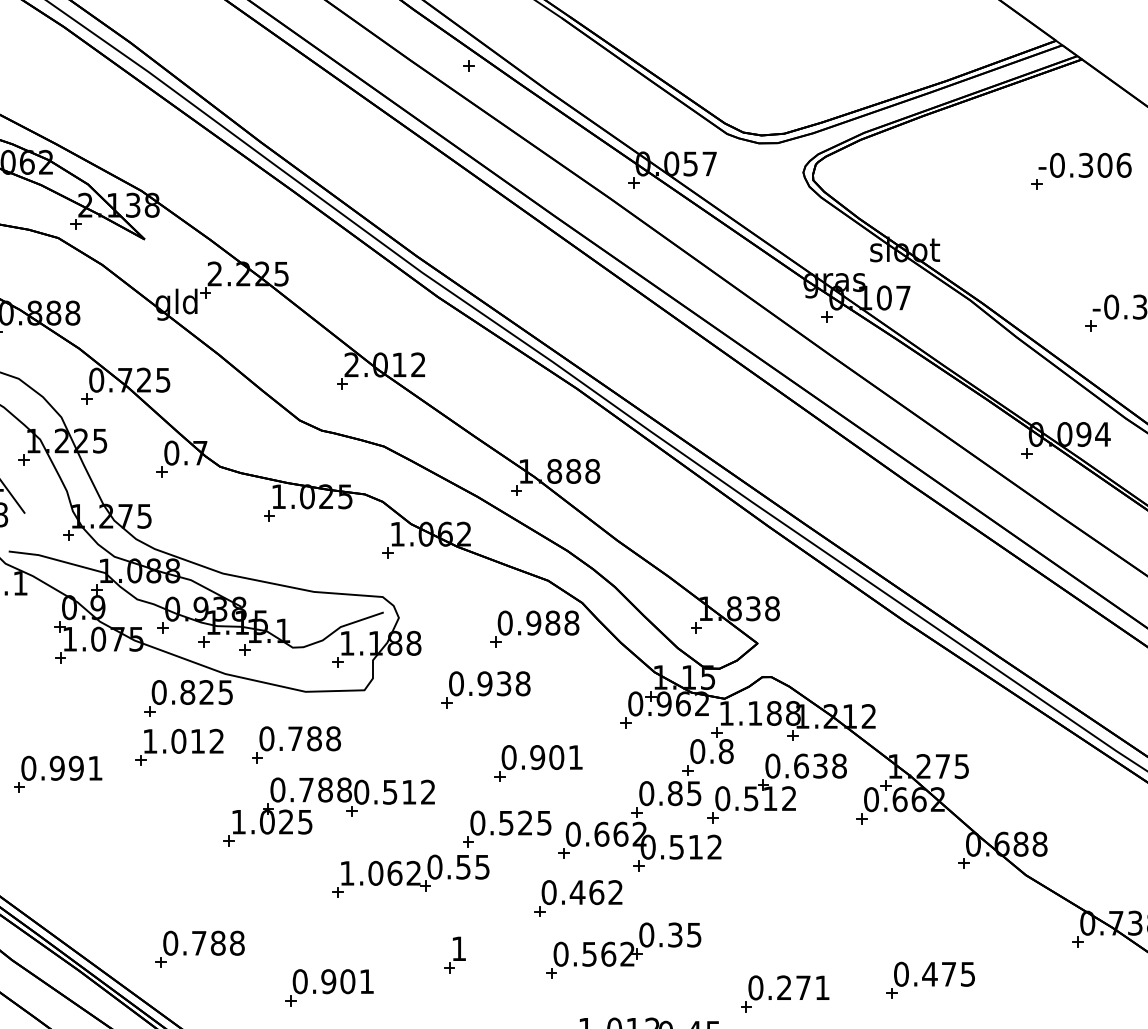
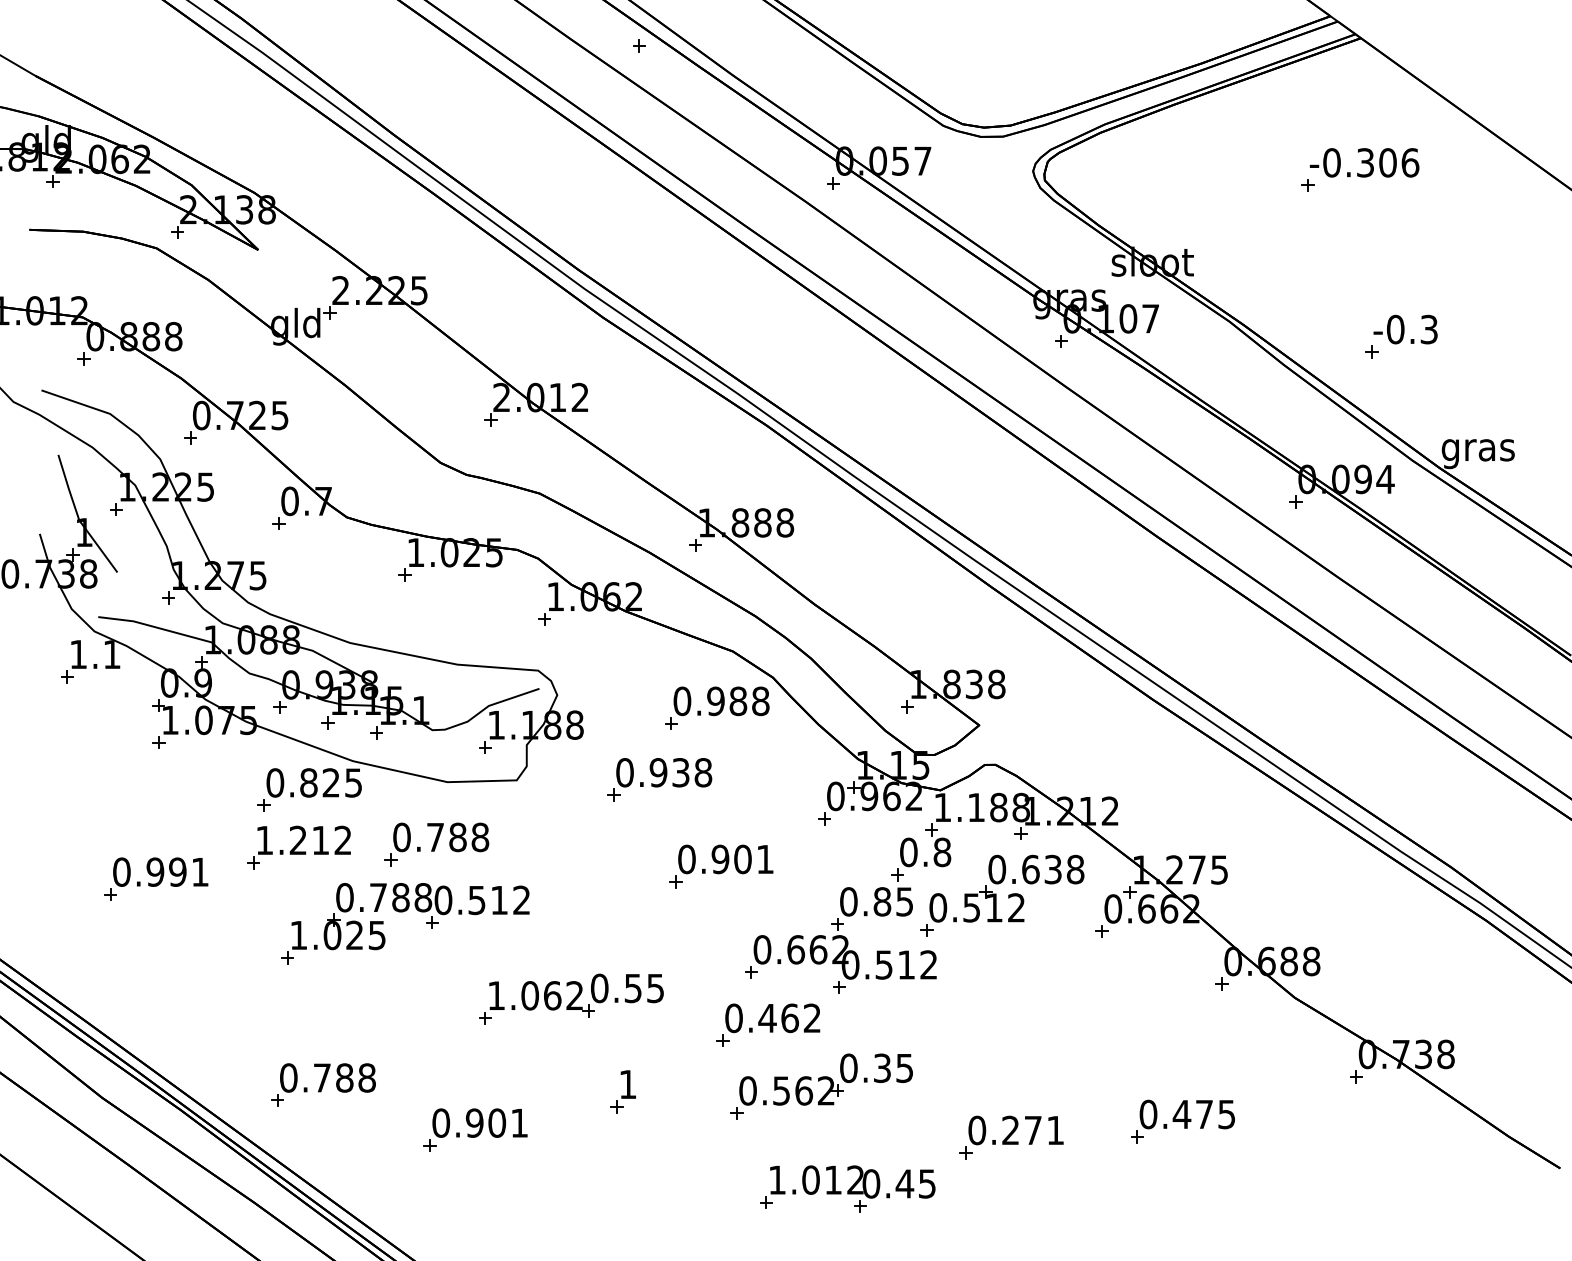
text: (178, 741) -> (298, 840), 1.012 -> 1.212
part: (327, 802) -> (403, 912), moved
part: (507, 828) -> (684, 943), removed

